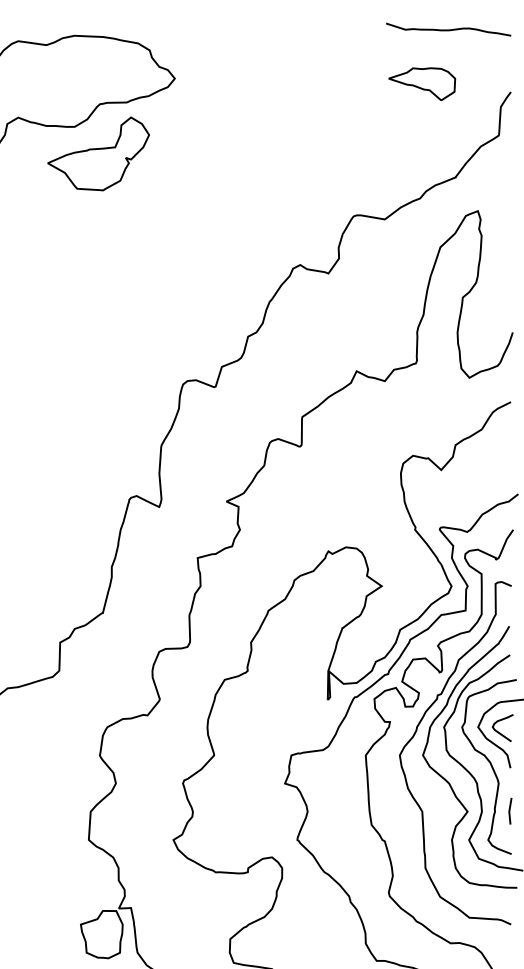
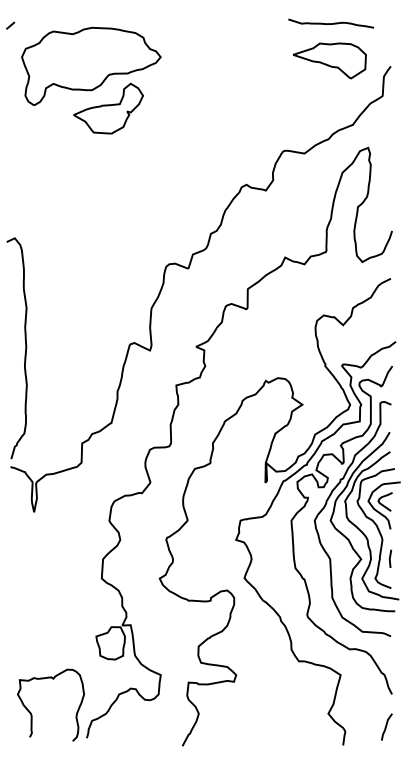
curve: (447, 29) -> (330, 23), moved
part: (422, 83) -> (330, 60), size x1.6

